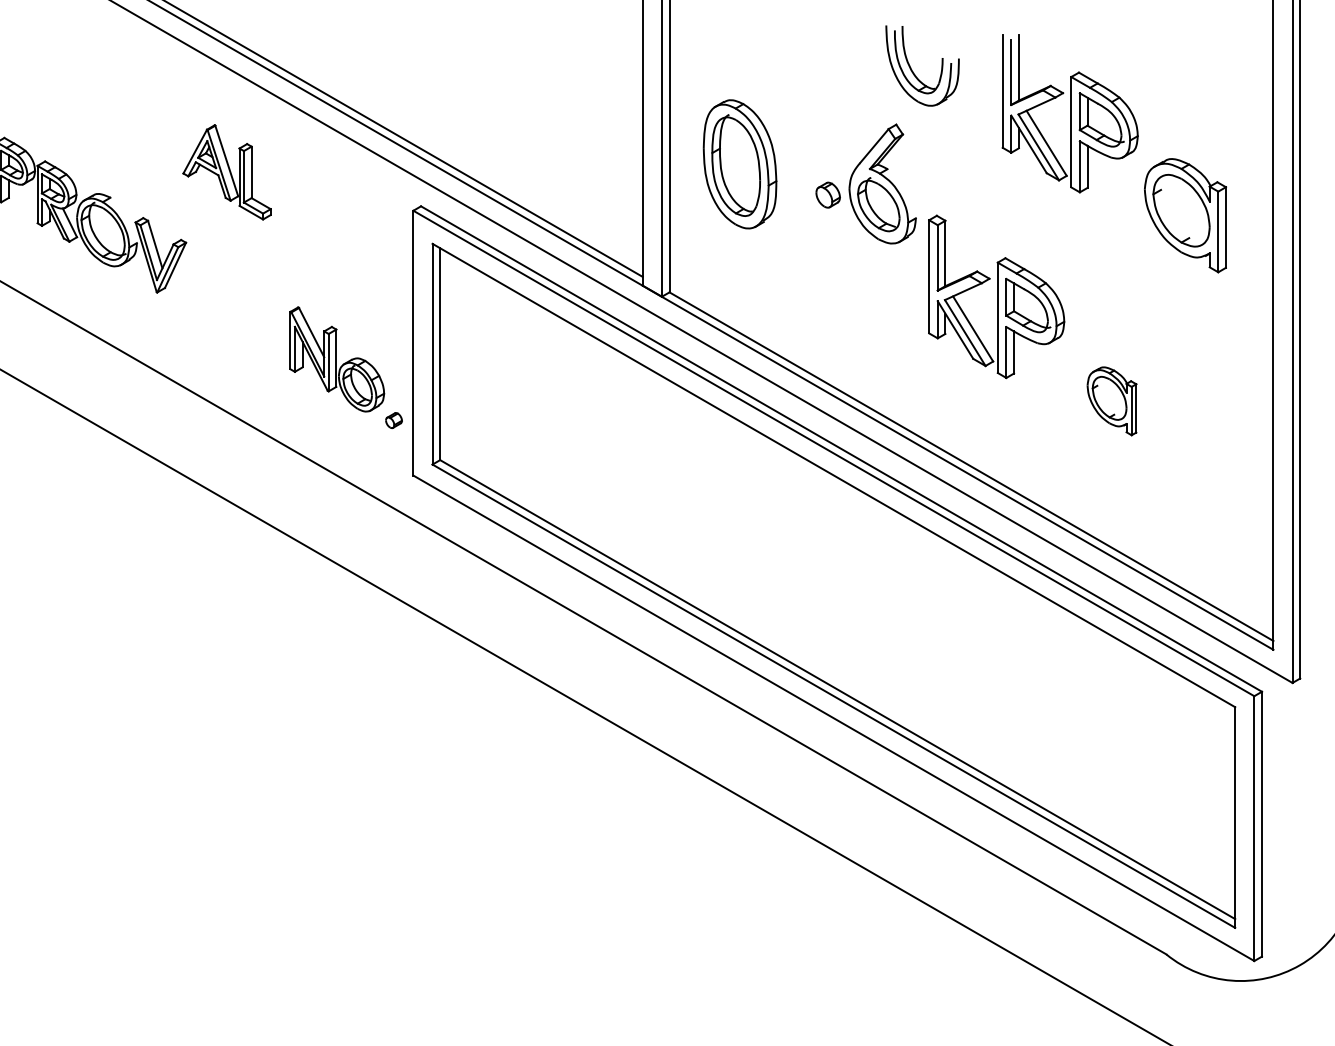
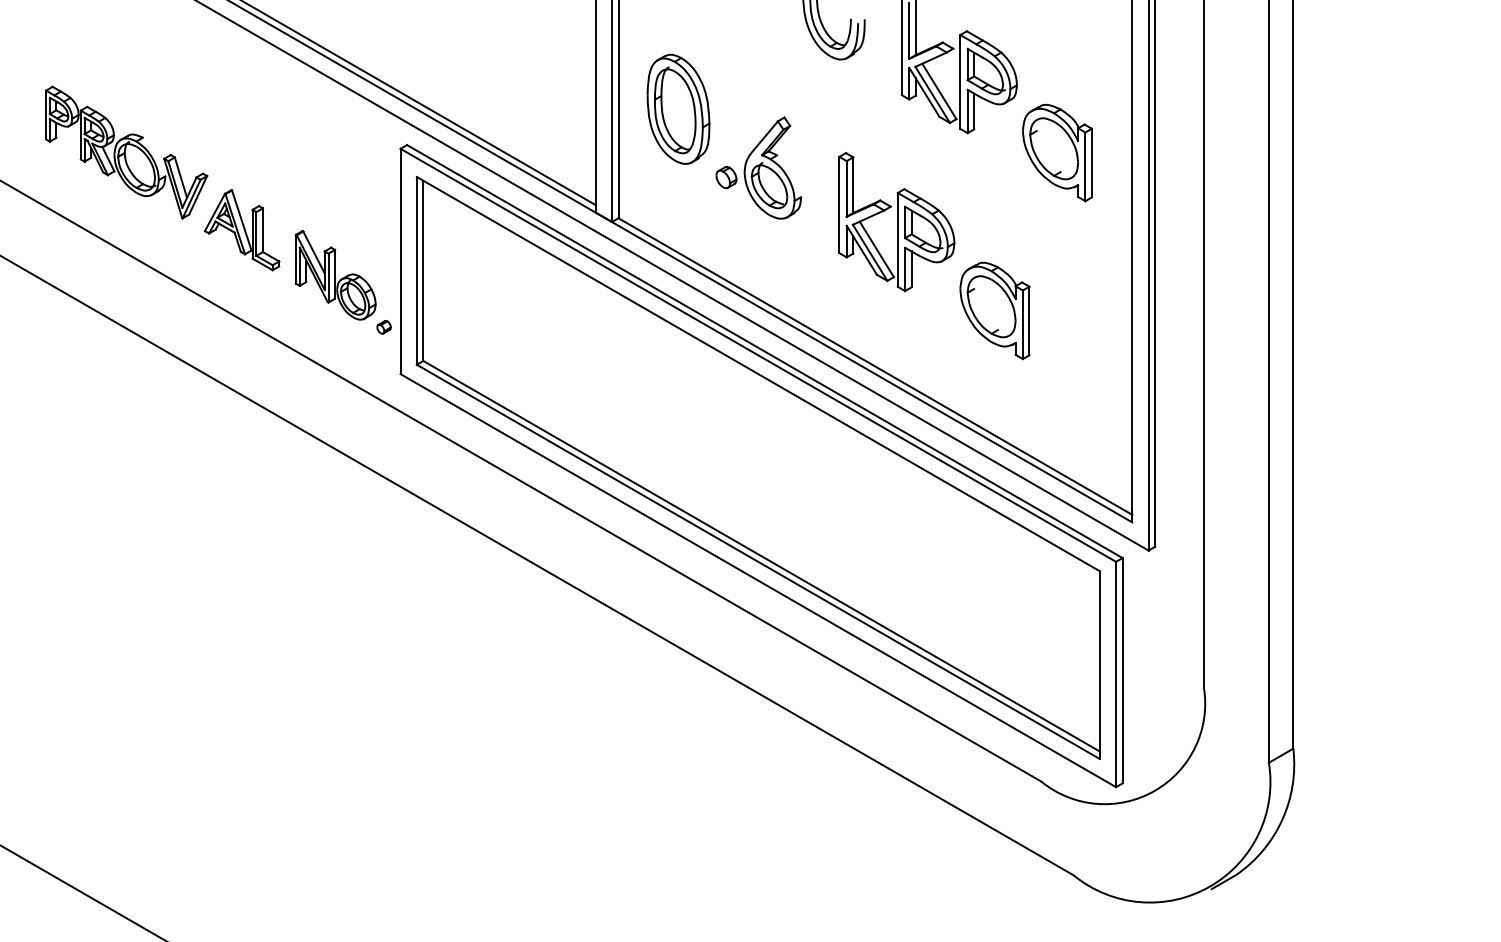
part: (226, 172) -> (241, 230), moved
part: (865, 183) -> (758, 167), moved
part: (1111, 400) -> (994, 310), size x1.67

